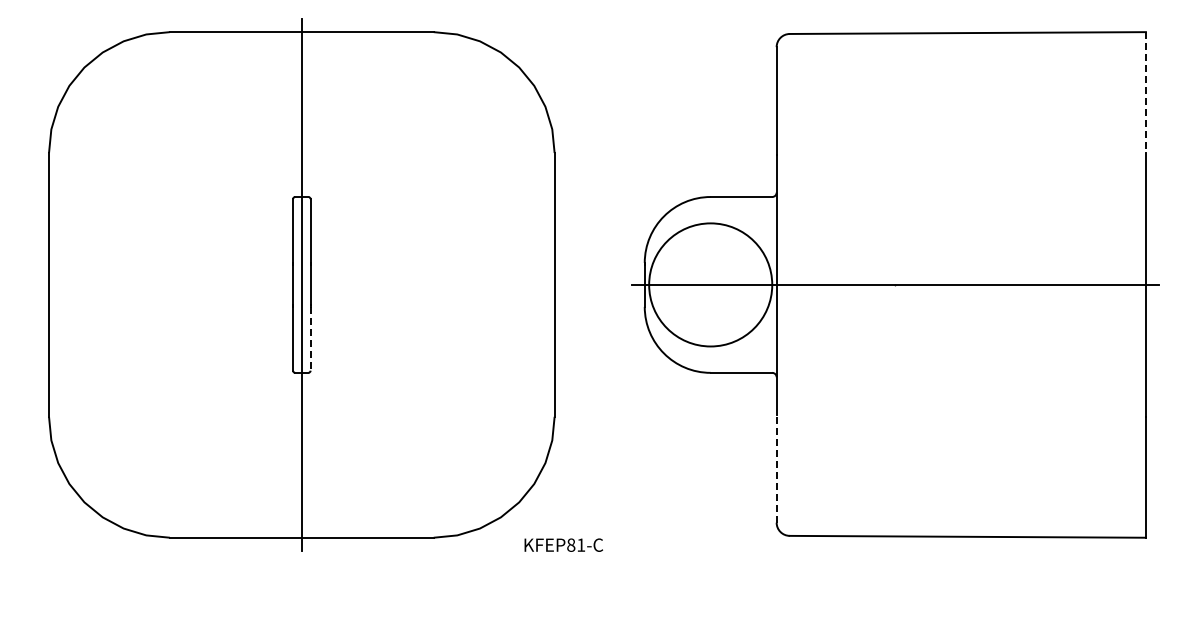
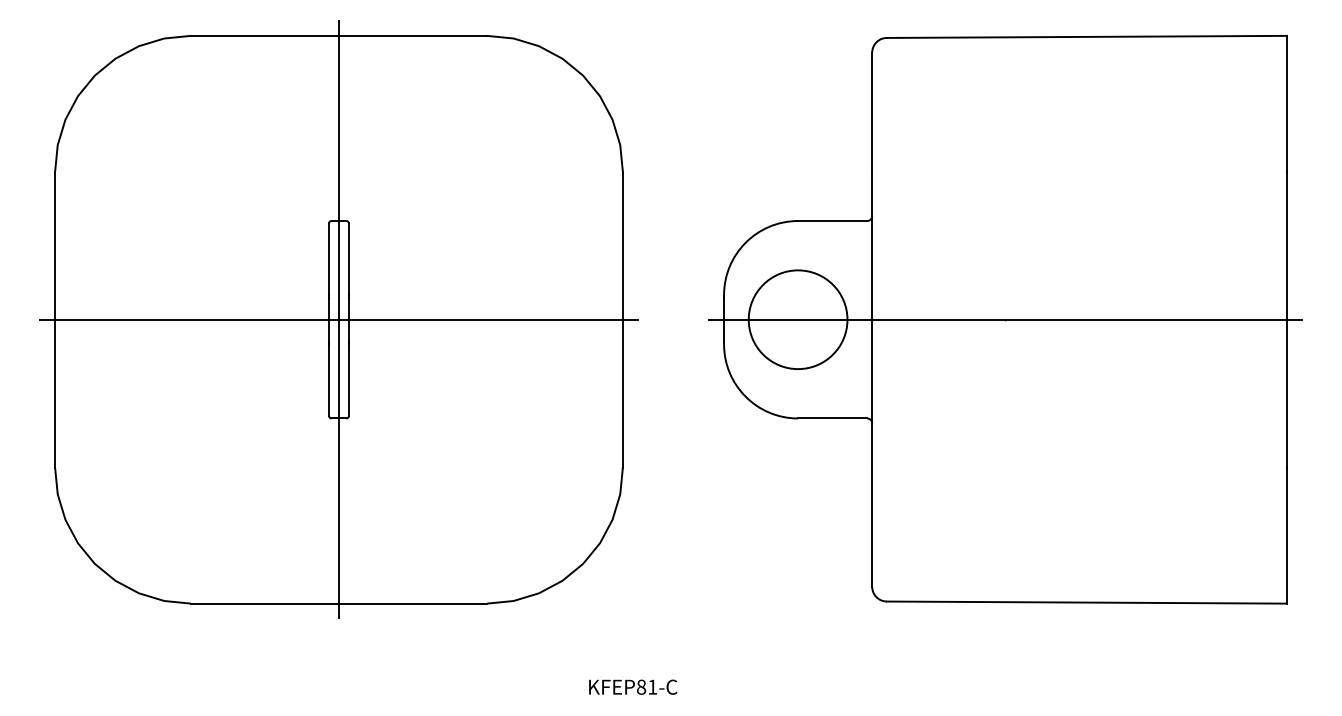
line: (1145, 93) -> (1286, 104), dashed -> solid
line: (301, 284) -> (338, 319), added
circle: (710, 284) -> (797, 319), size x0.71
line: (310, 338) -> (348, 379), dashed -> solid
line: (776, 468) -> (871, 525), dashed -> solid
text: (563, 544) -> (632, 686), moved

